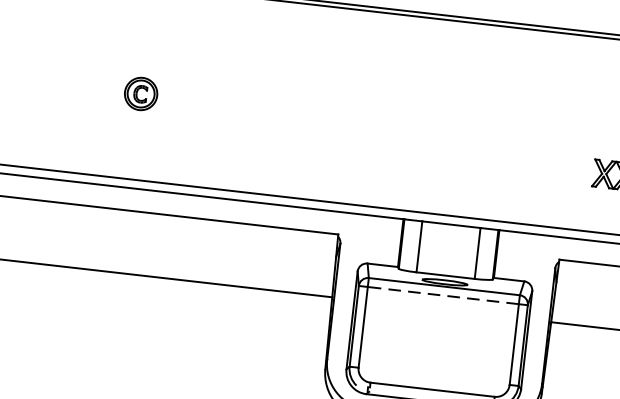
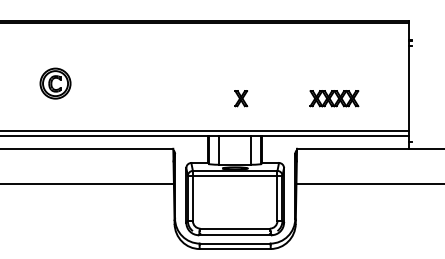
part: (141, 93) -> (55, 83), size x1.67
part: (470, 158) -> (241, 98), added
line: (442, 294) -> (234, 175), dashed -> solid

